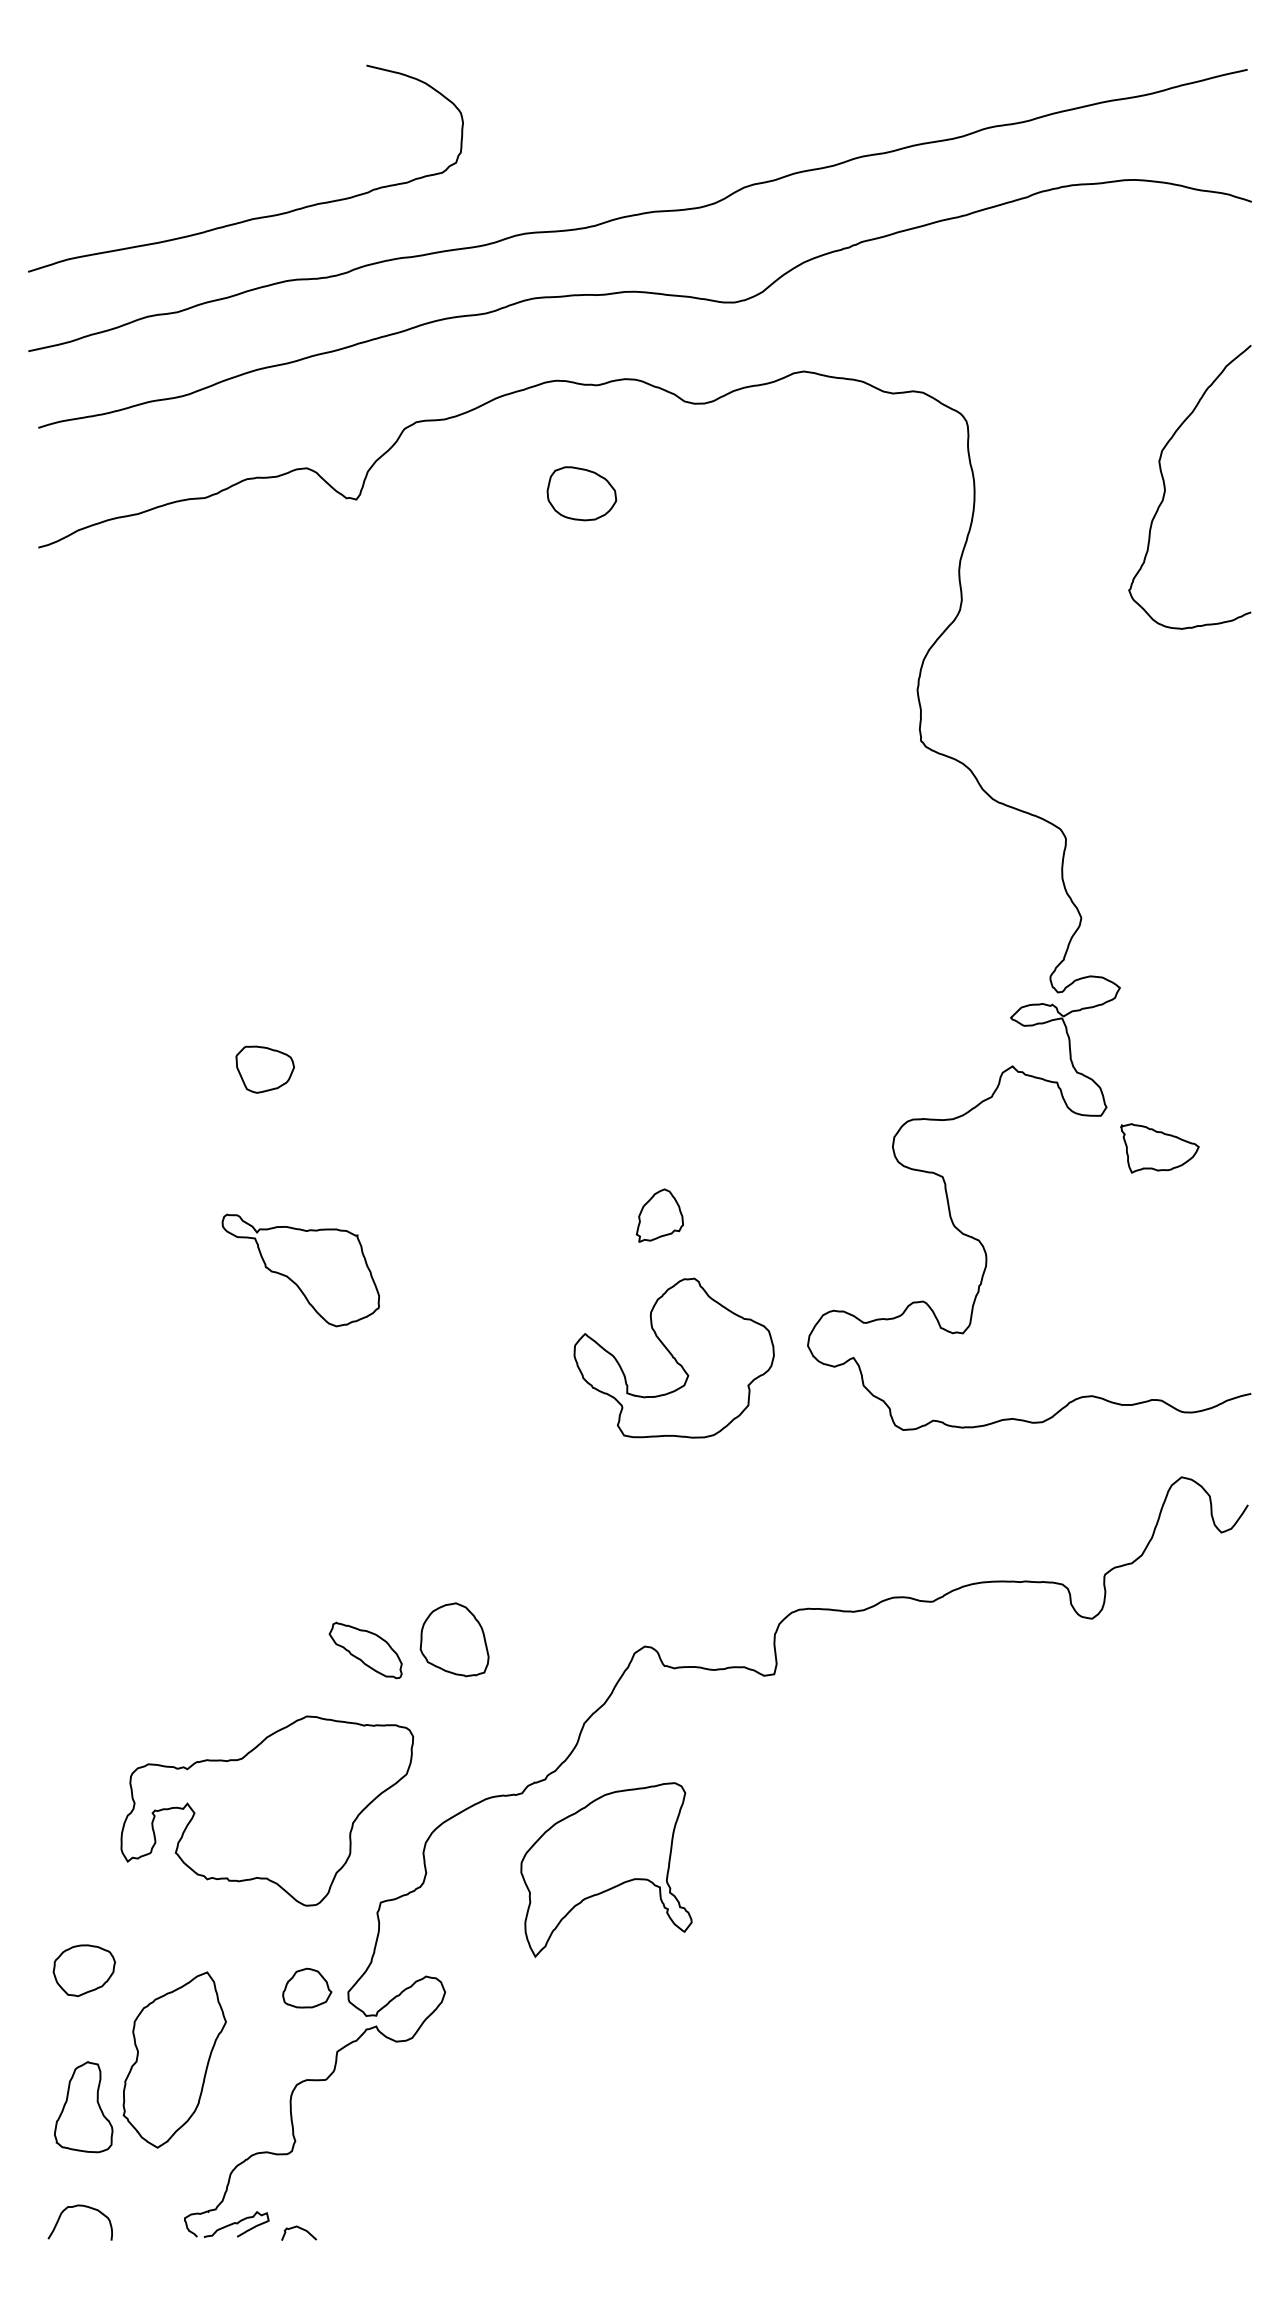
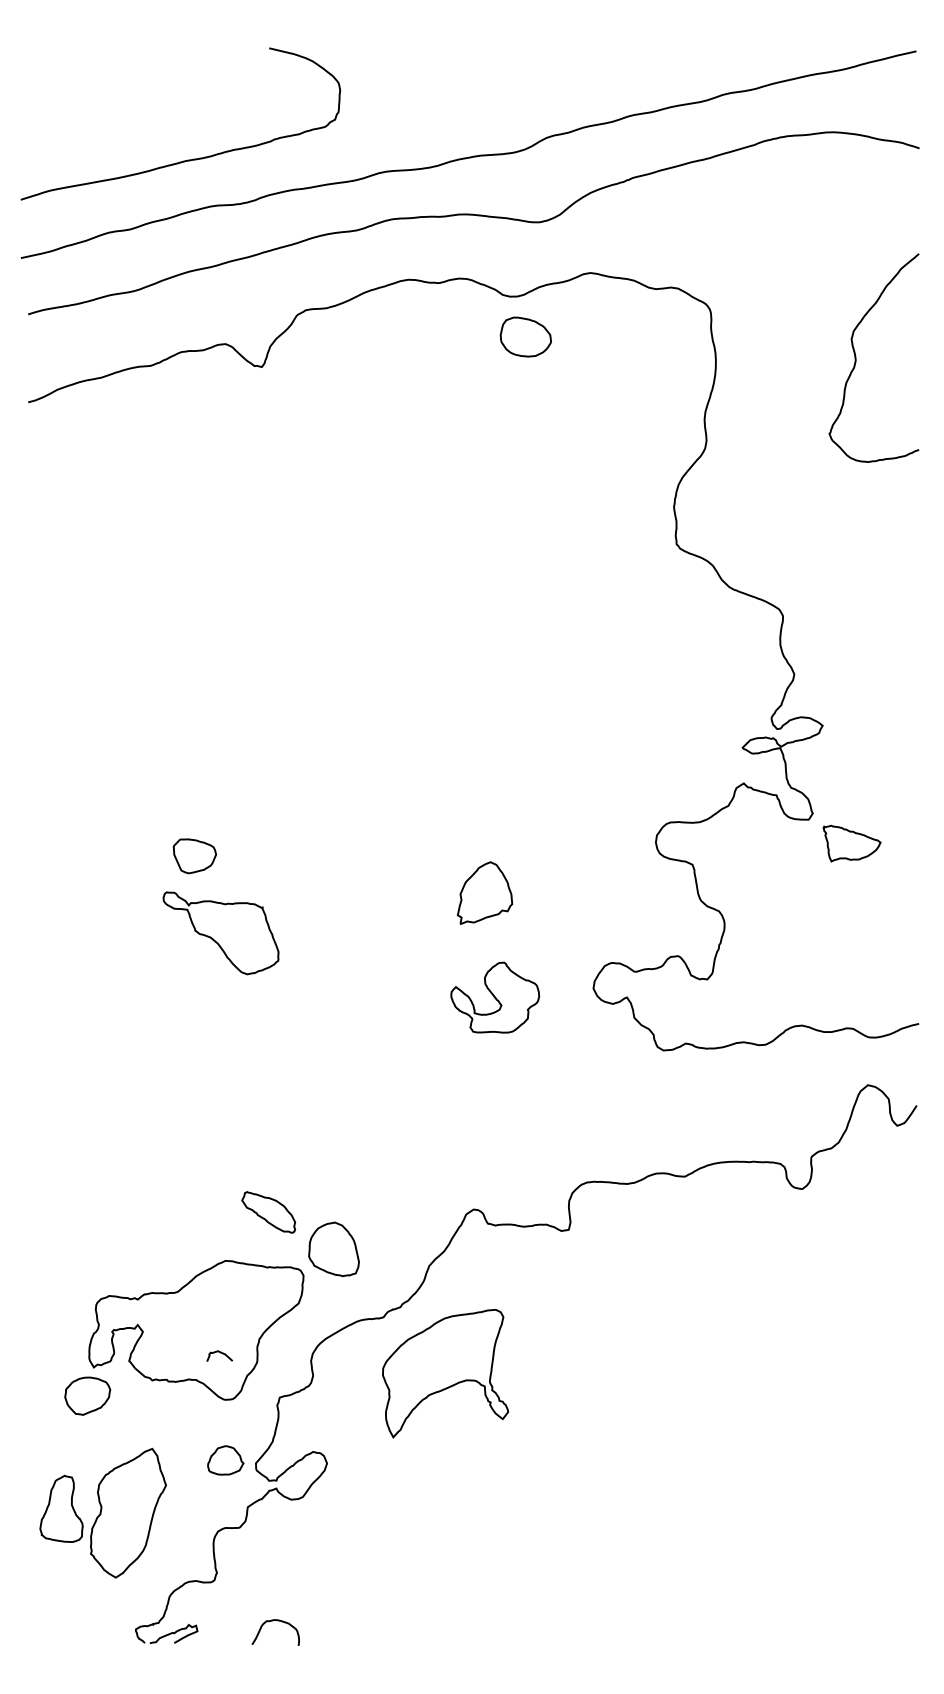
part: (581, 493) -> (525, 336), moved
part: (264, 1069) -> (194, 856), moved
part: (659, 1215) -> (484, 892), size x1.6
part: (673, 1357) -> (494, 997), size x0.6
part: (454, 1639) -> (333, 1249), moved
part: (83, 1970) -> (87, 1396), moved
part: (83, 2107) -> (61, 1509), moved
curve: (74, 2207) -> (271, 1621), moved
curve: (300, 2229) -> (220, 1353), moved

